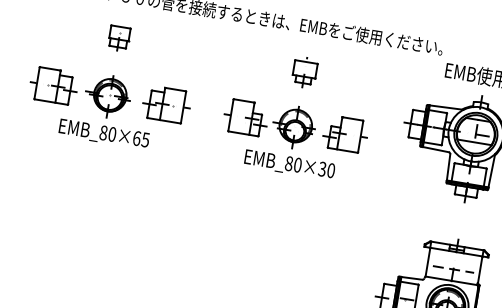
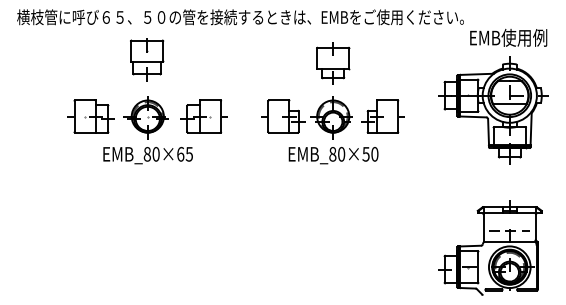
part: (119, 38) -> (147, 59), size x1.67
part: (304, 72) -> (333, 63), size x1.43
text: (321, 168) -> (365, 153), EMB_80×30 -> EMB_80×50

